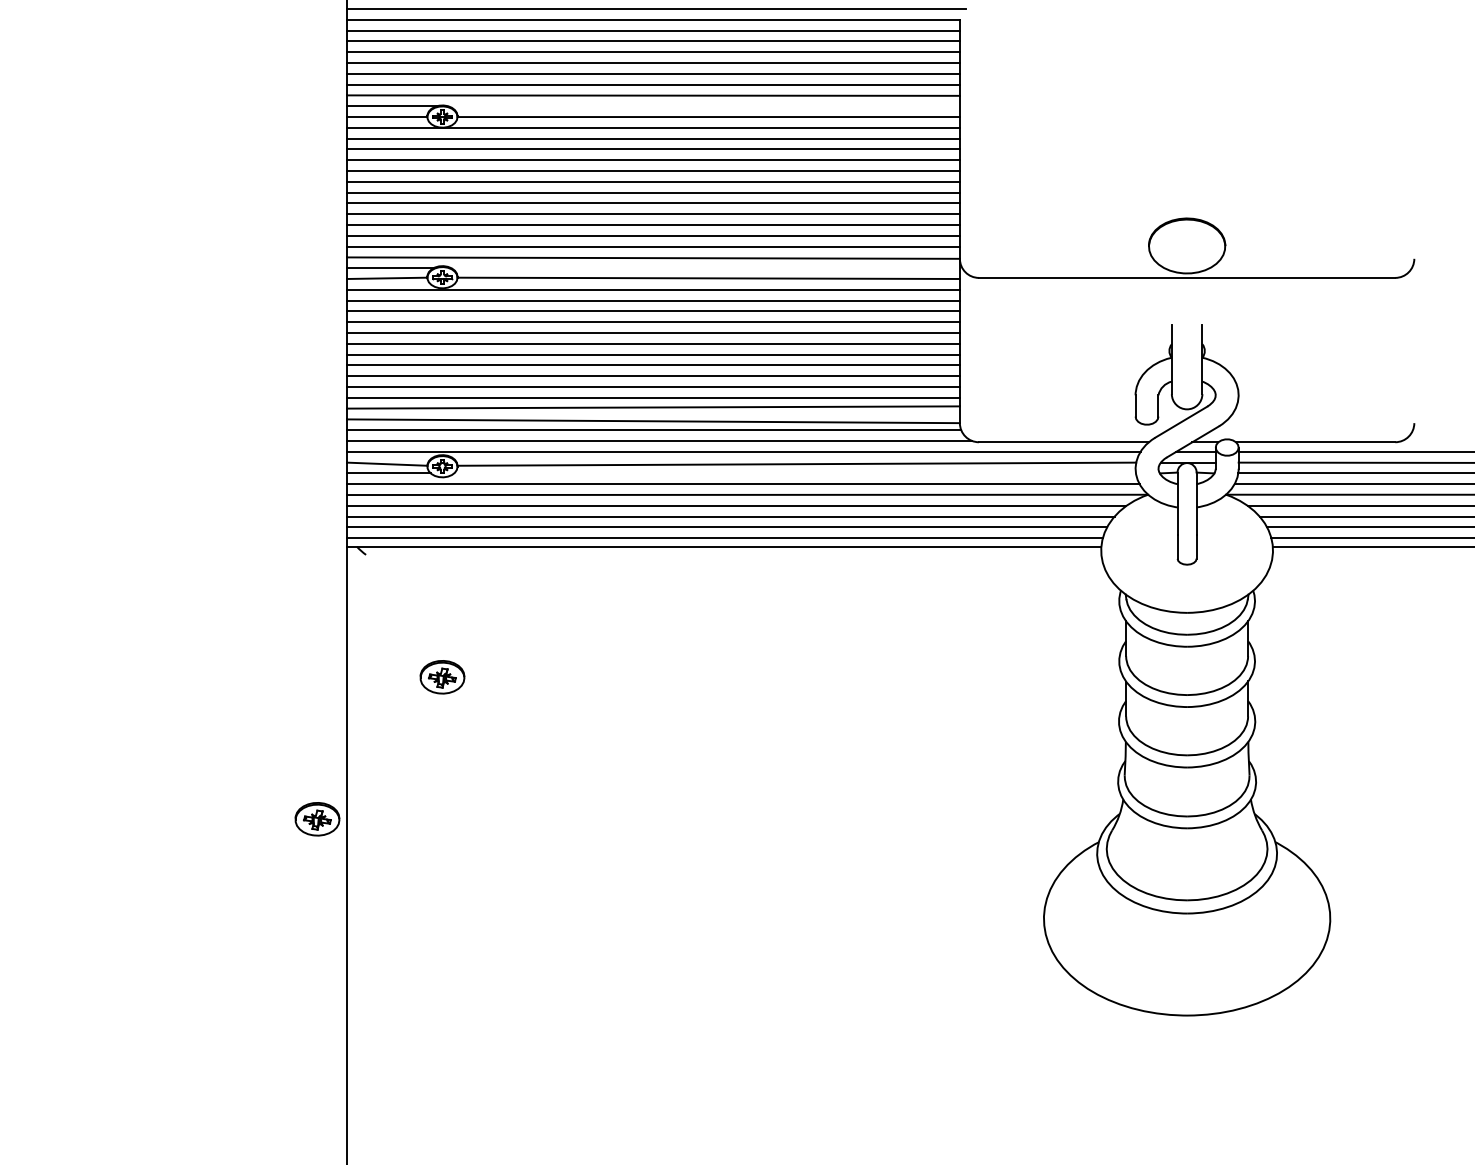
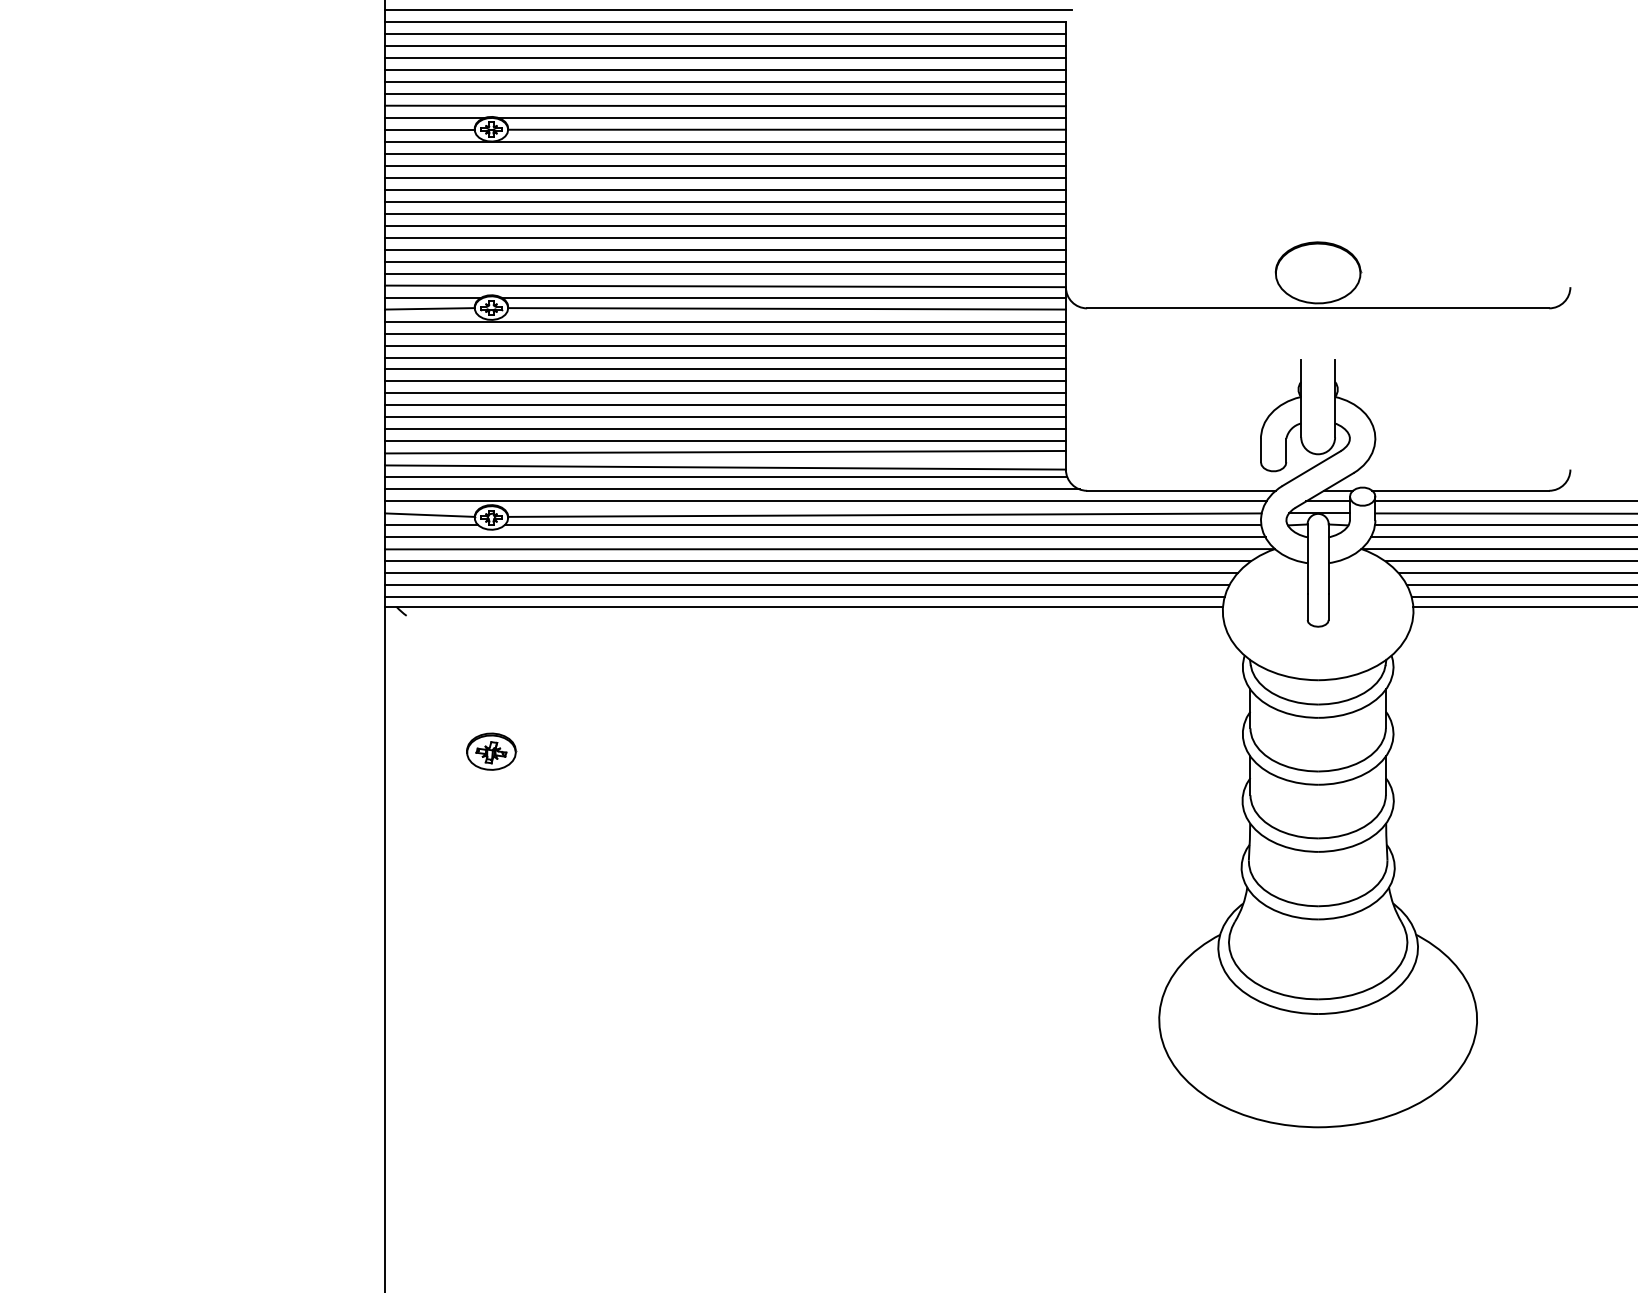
line: (703, 106) -> (781, 118), added
line: (705, 268) -> (783, 297), added
line: (794, 473) -> (882, 525), added
part: (317, 819) -> (352, 909), removed

